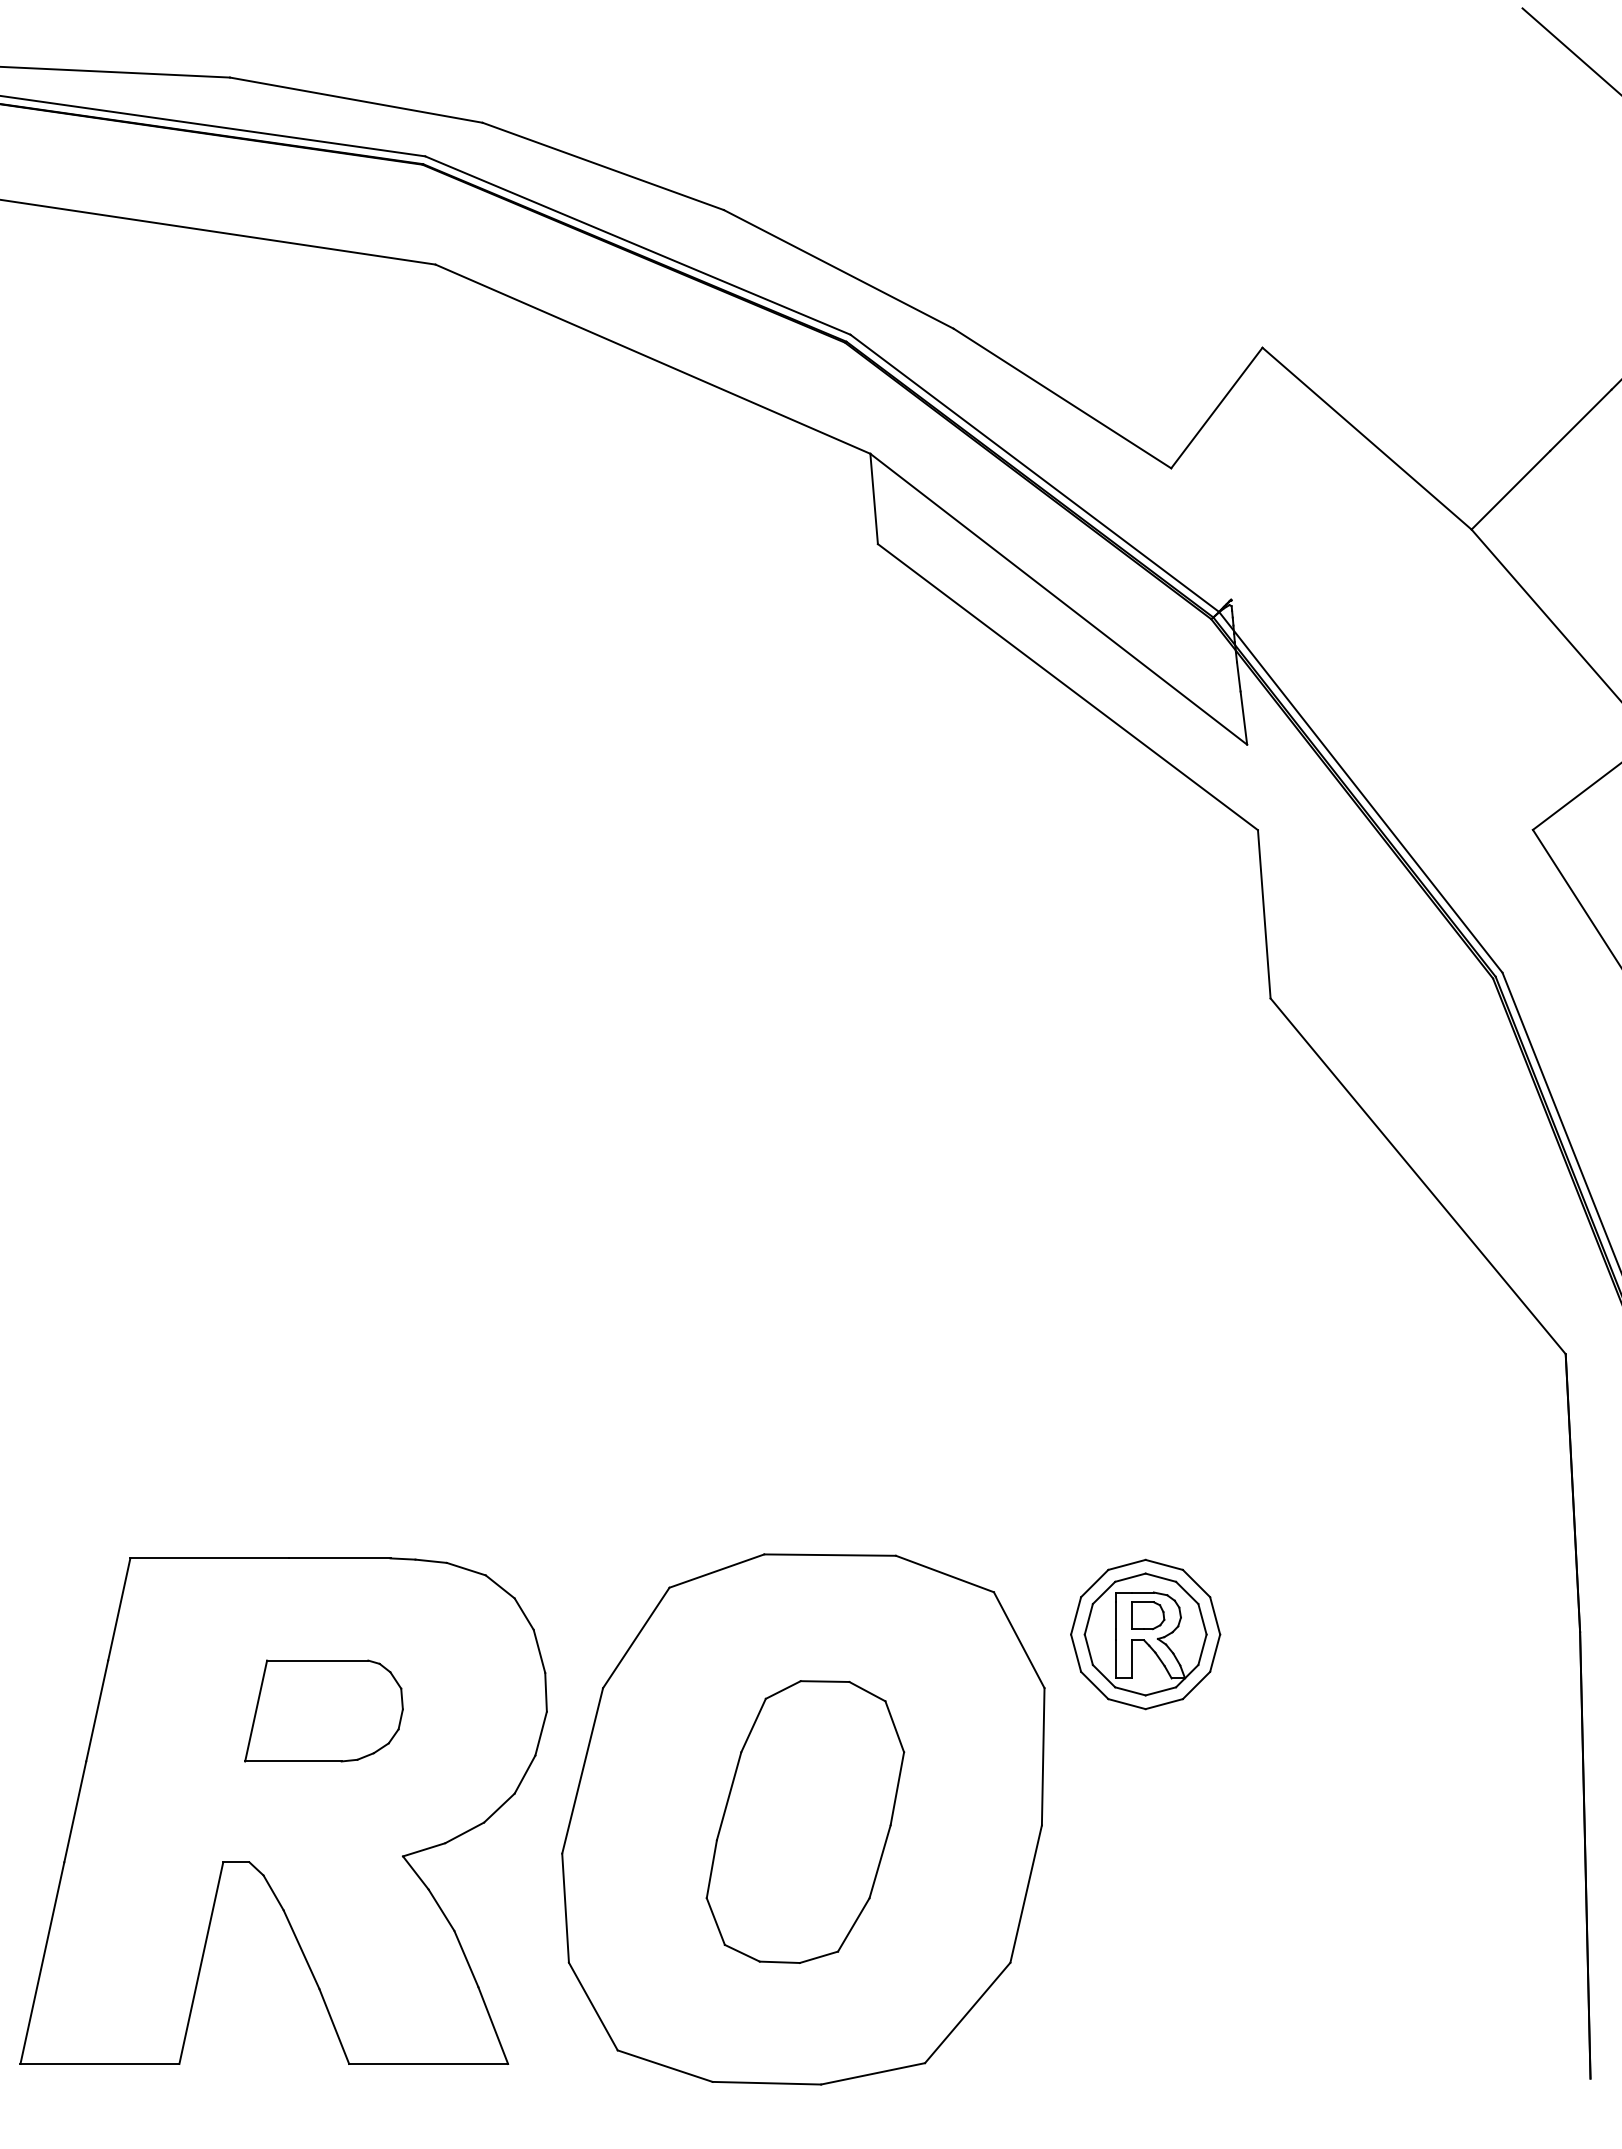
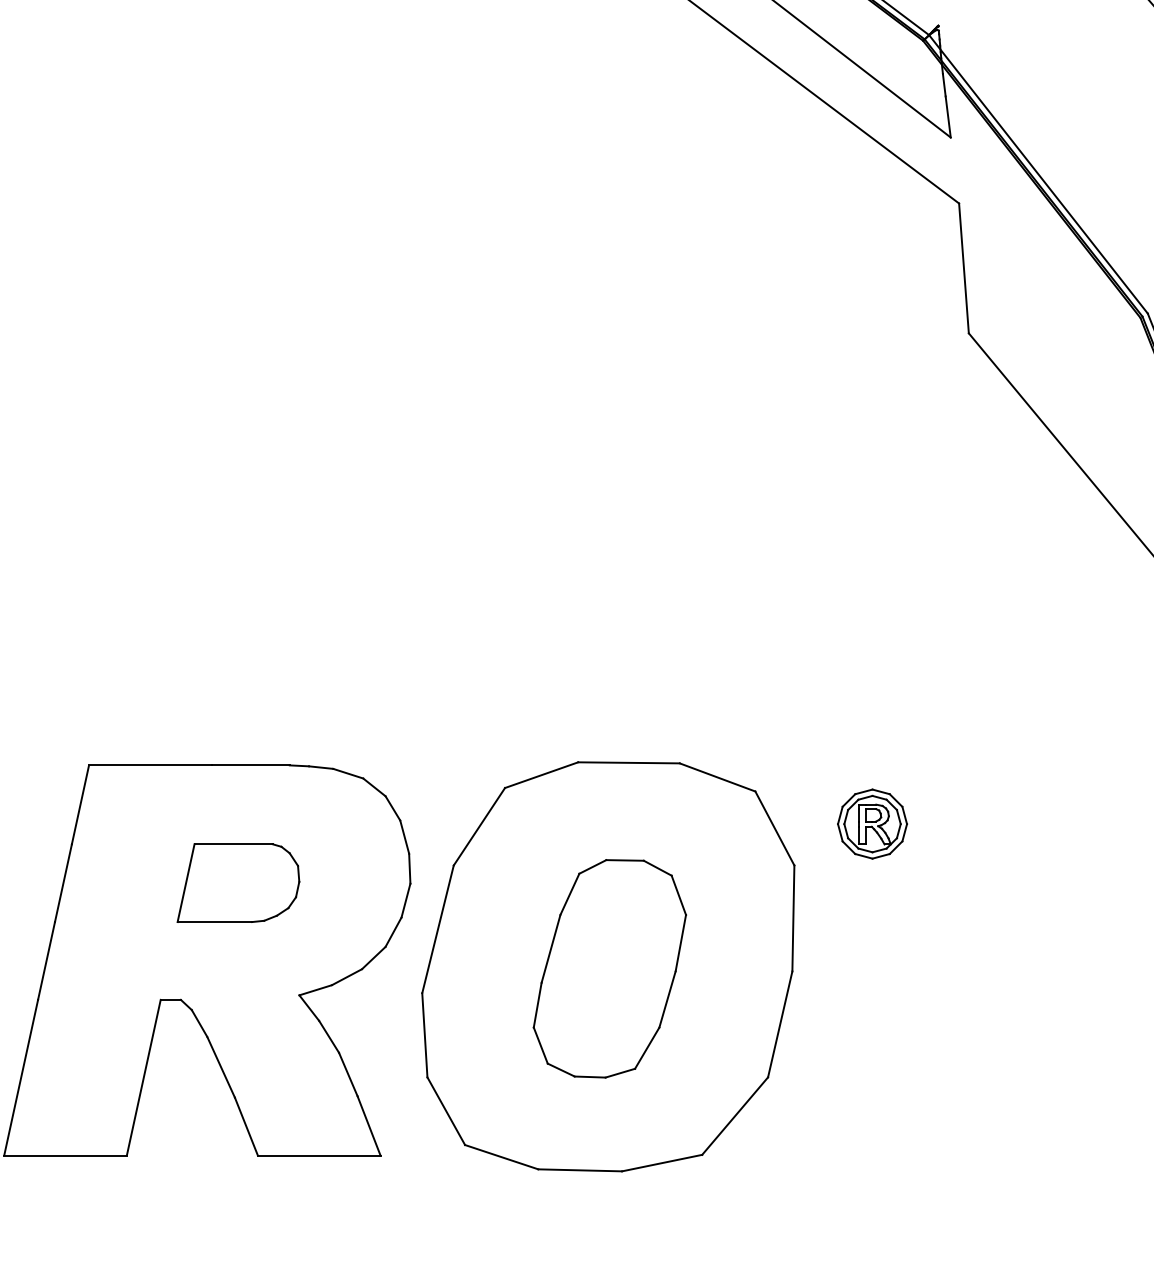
part: (1145, 1634) -> (872, 824), size x0.6

